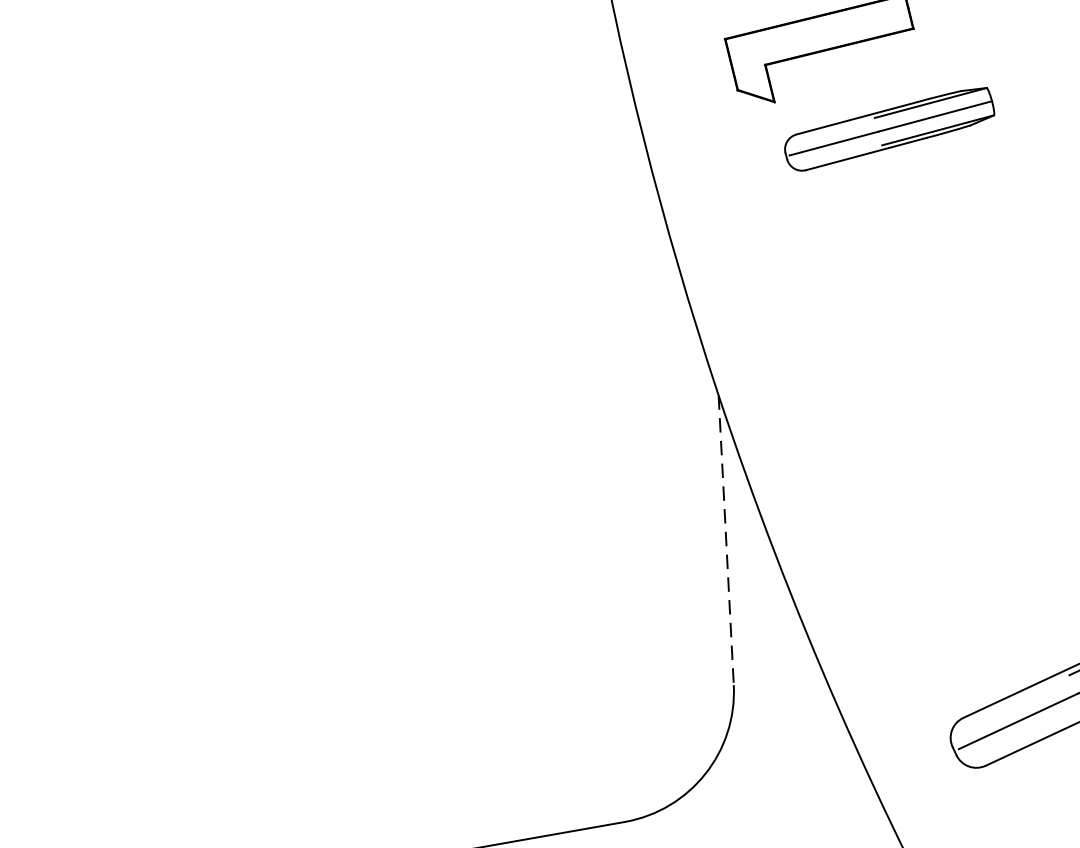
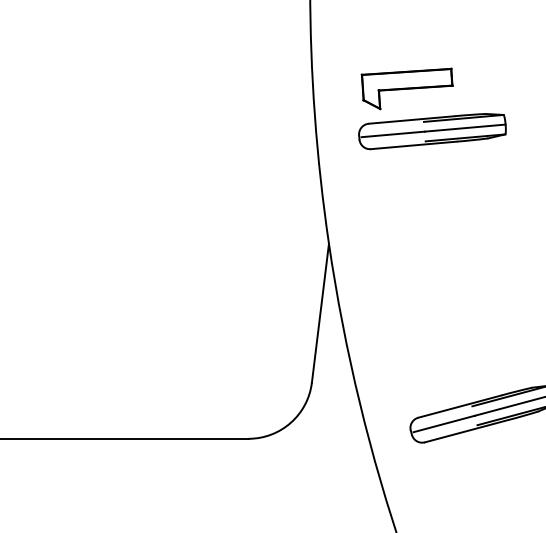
part: (889, 129) -> (432, 131), size x1.43
line: (726, 540) -> (320, 313), dashed -> solid

